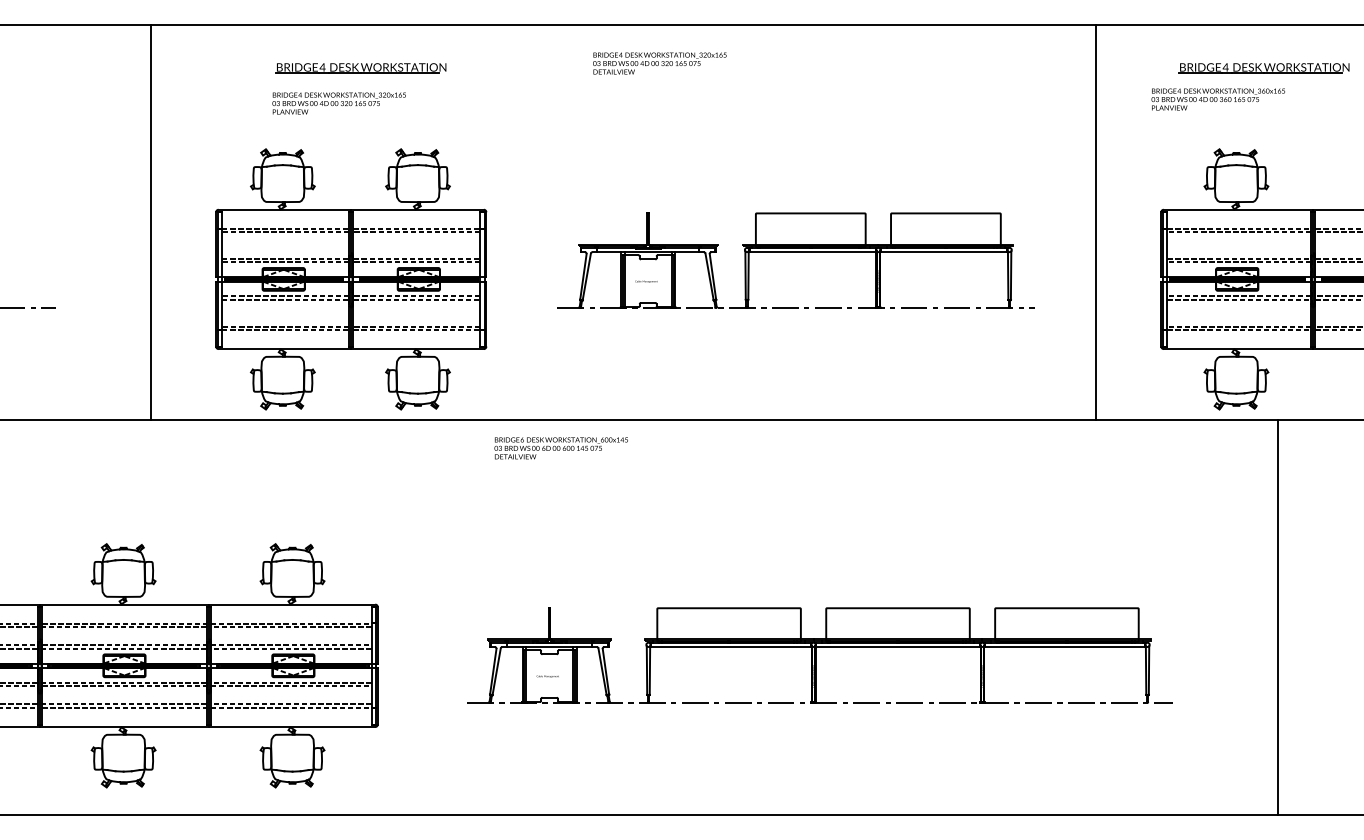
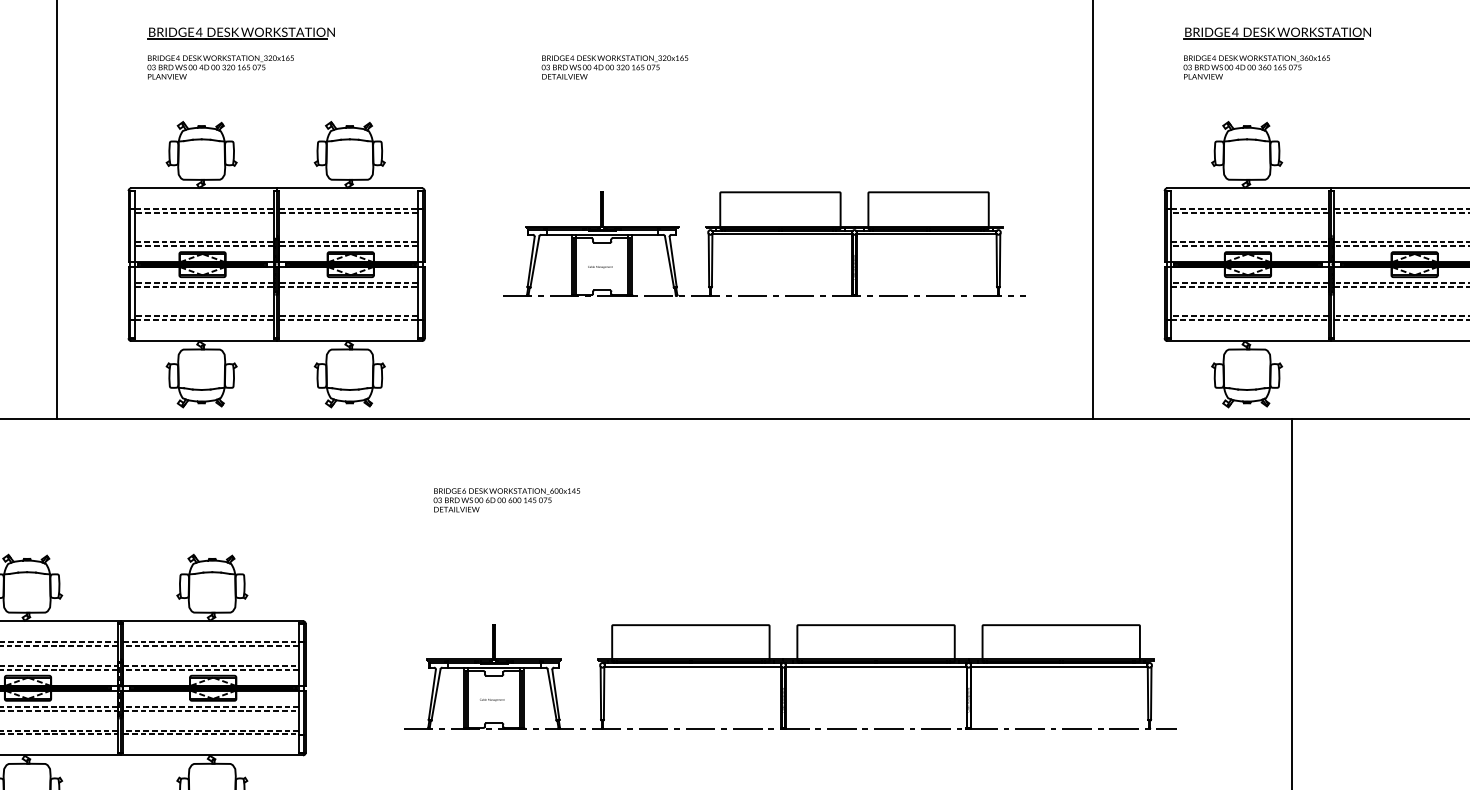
text: (659, 63) -> (614, 67), moved
part: (360, 68) -> (240, 33), moved
text: (1217, 99) -> (1255, 67), moved
text: (338, 103) -> (219, 67), moved
text: (560, 448) -> (506, 500), moved

